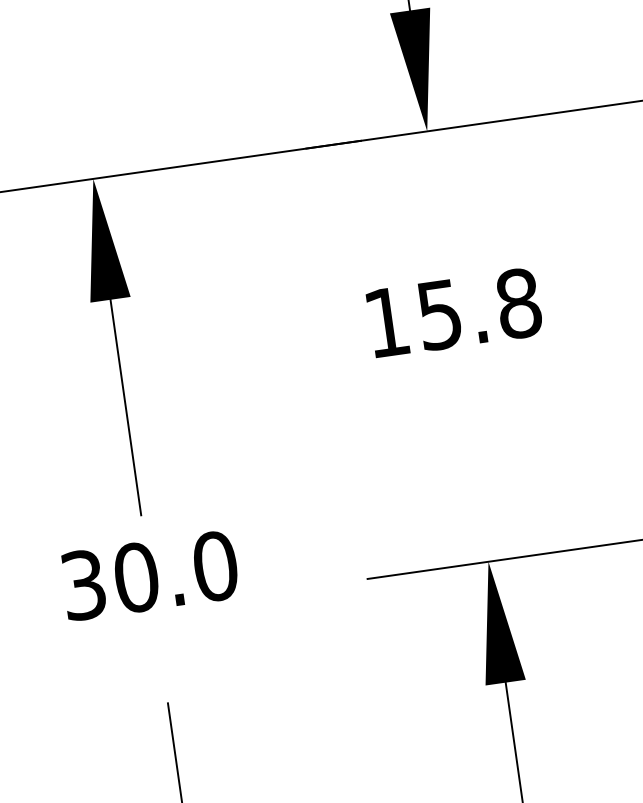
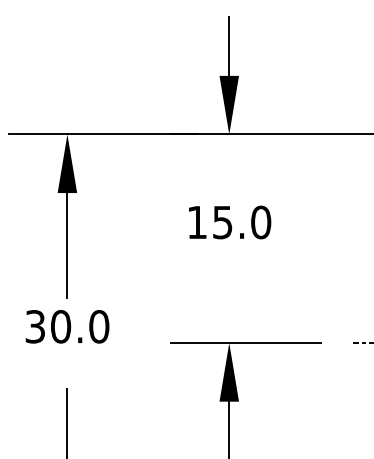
text: (519, 303) -> (261, 222), 15.8 -> 15.0

